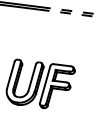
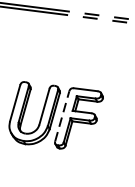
line: (45, 84) -> (62, 116), solid -> dashed

